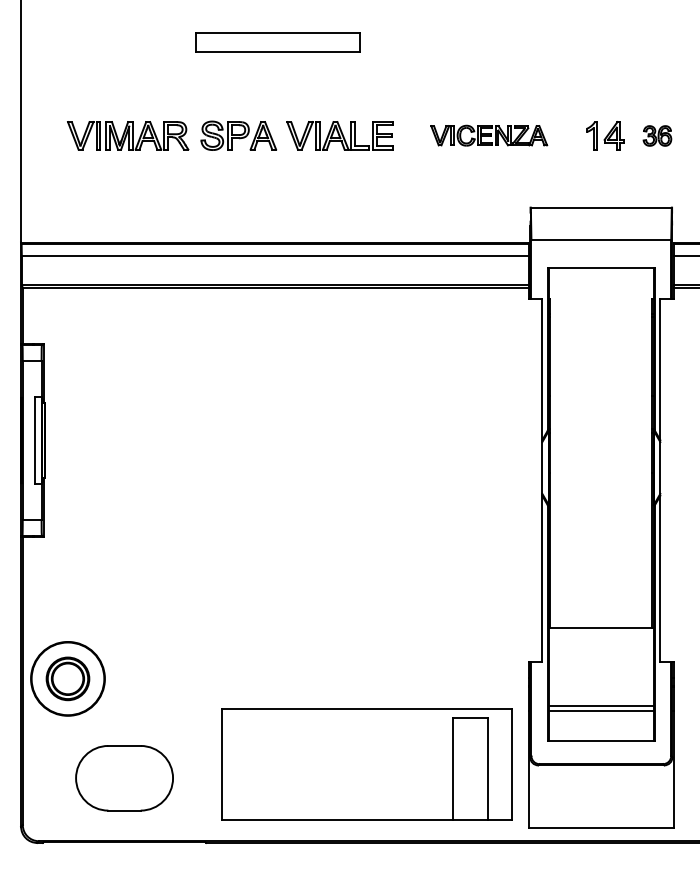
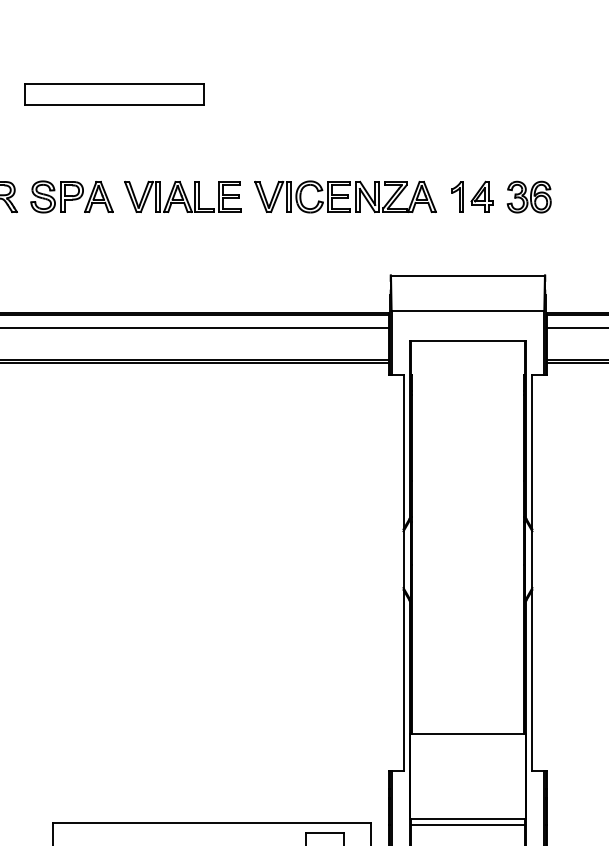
part: (488, 135) -> (344, 196), size x1.43
part: (657, 135) -> (529, 196), size x1.43

